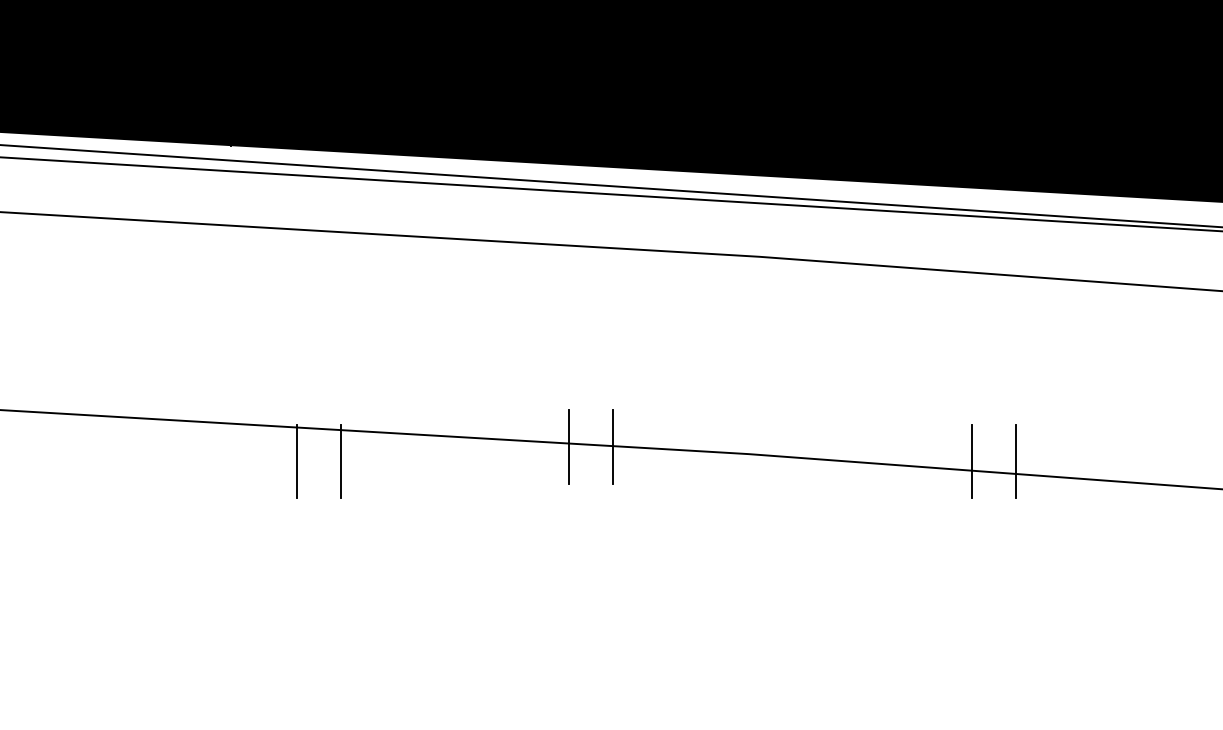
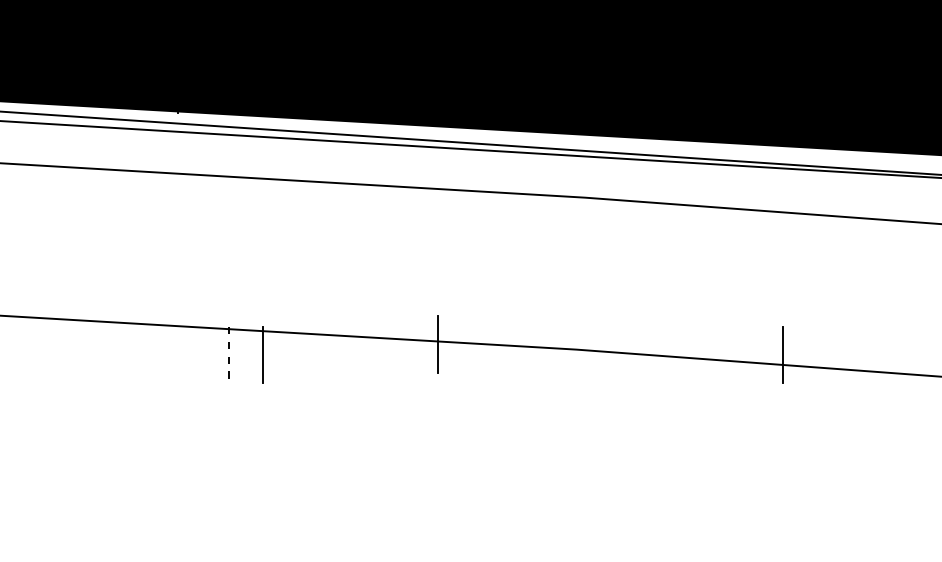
line: (612, 447) -> (471, 344), removed
line: (971, 460) -> (748, 354), removed
line: (296, 461) -> (228, 355), solid -> dashed

